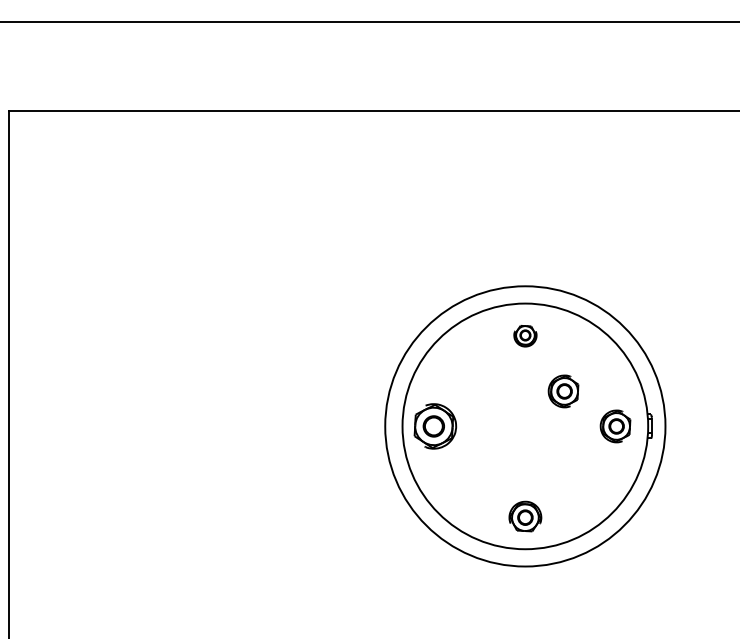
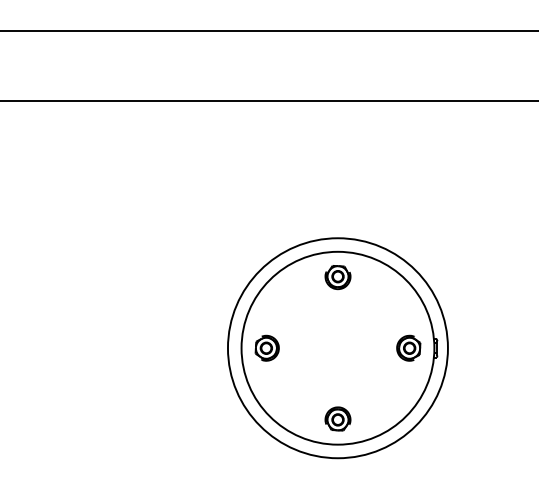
part: (525, 335) -> (338, 276), size x1.43
part: (563, 391) -> (367, 320), removed
part: (434, 426) -> (266, 348), size x0.71

